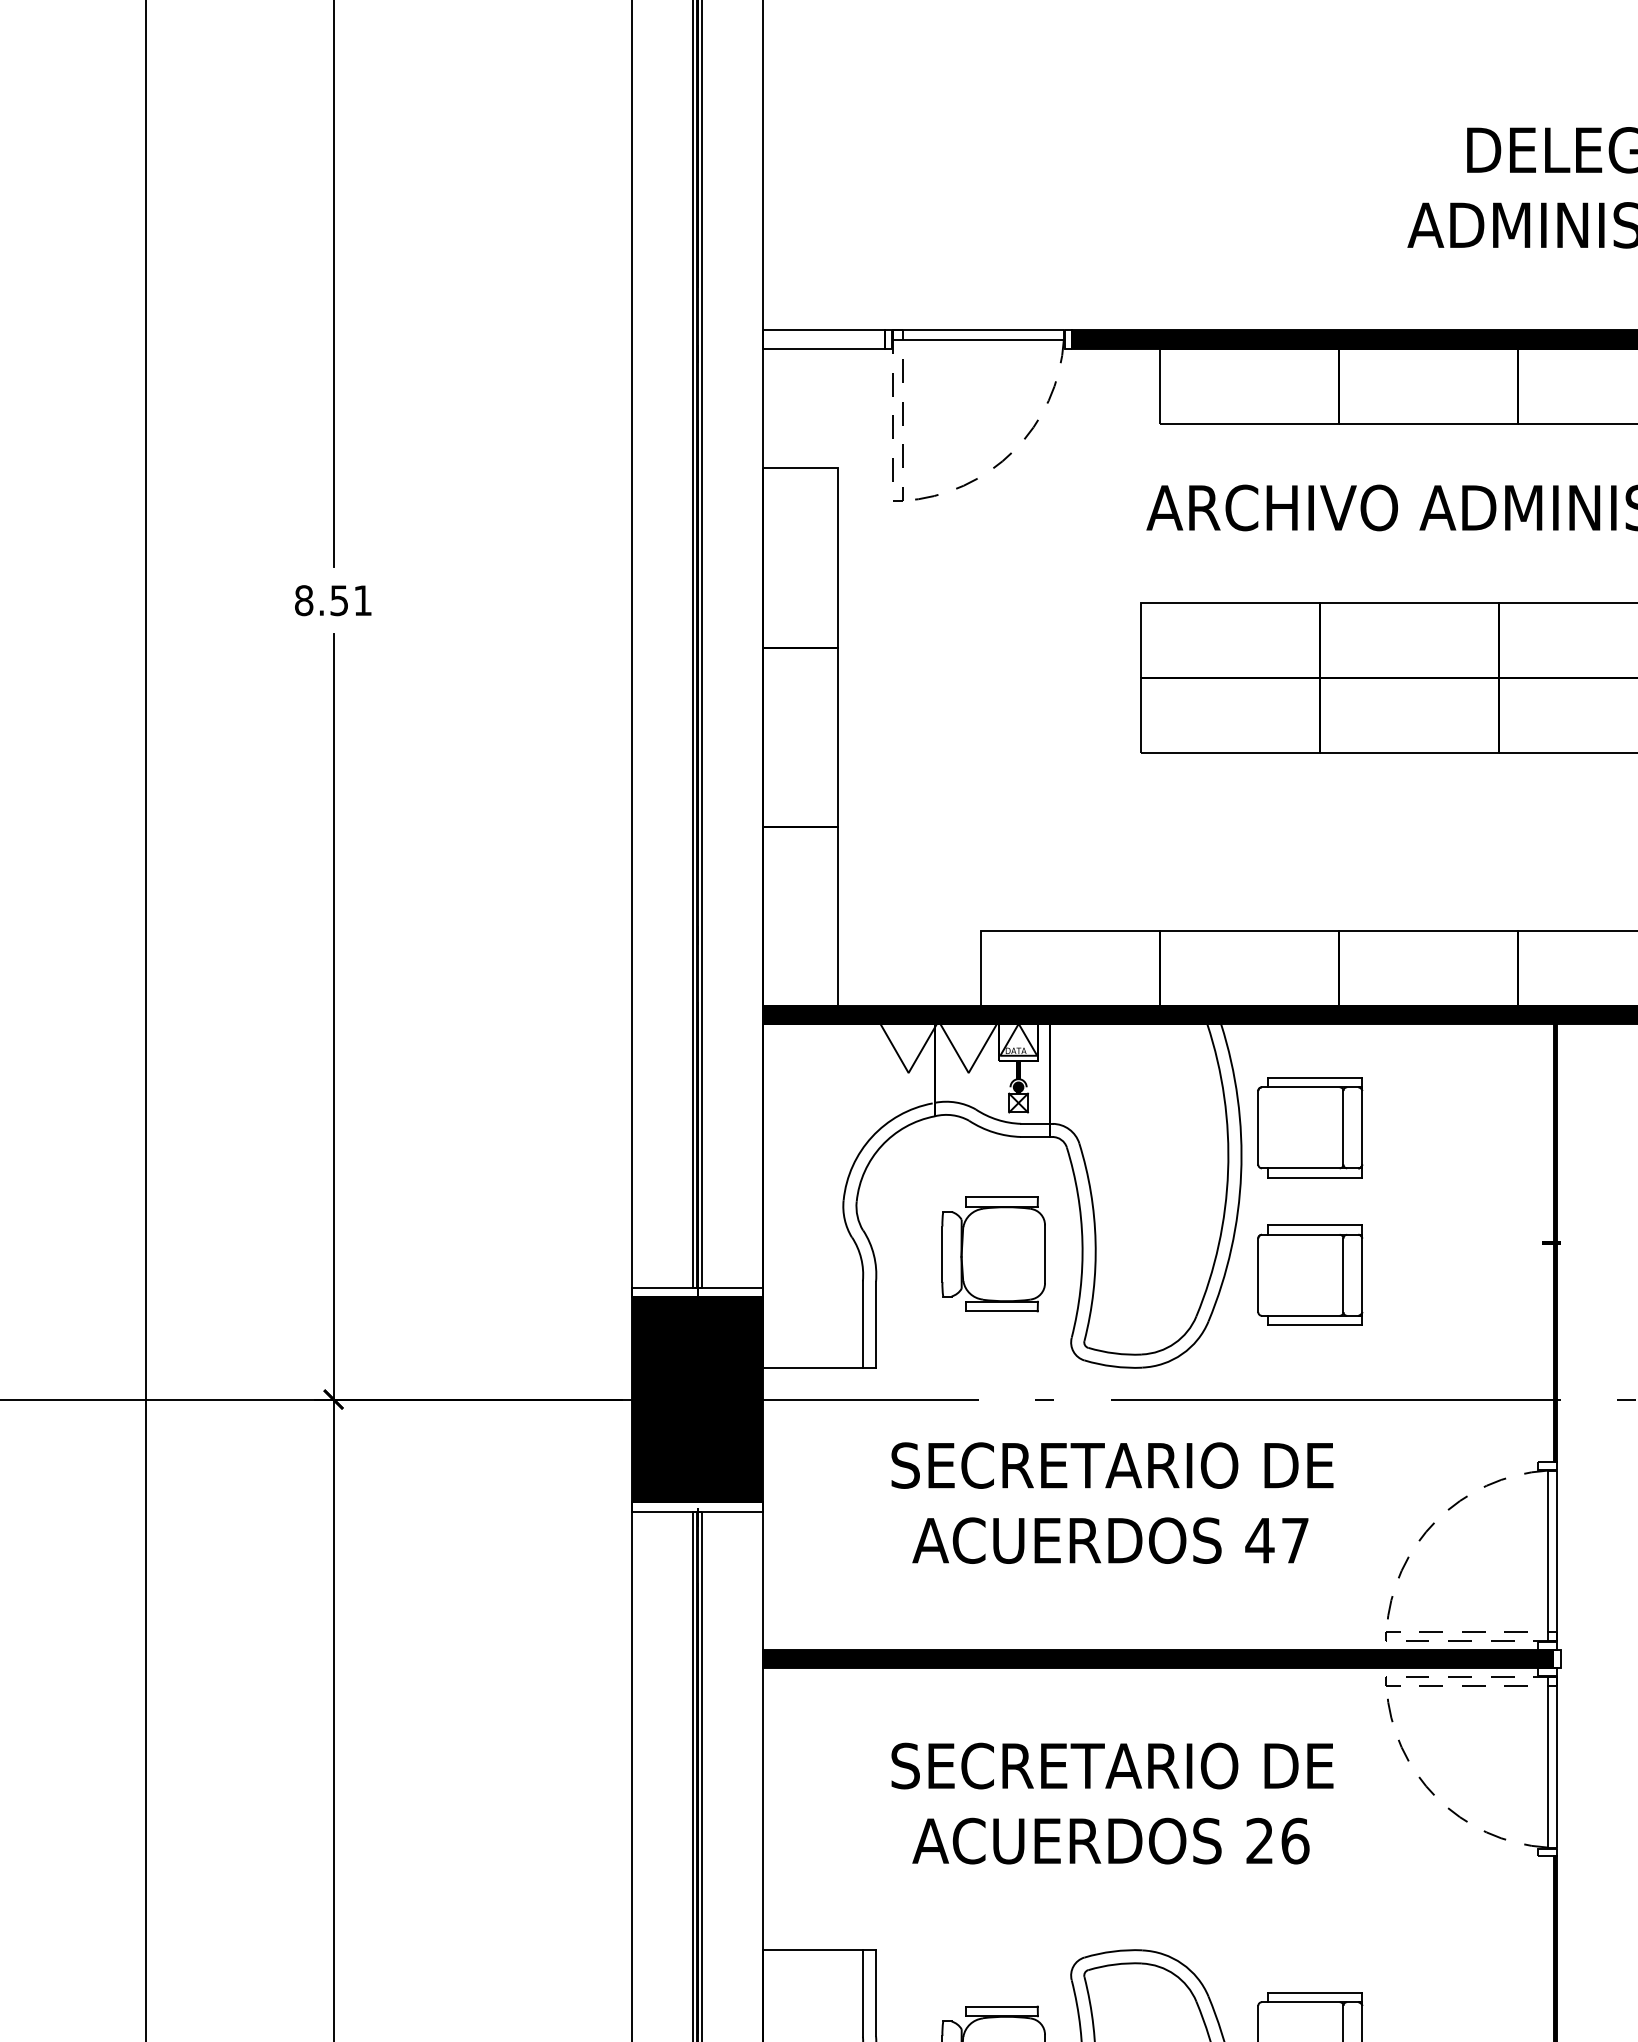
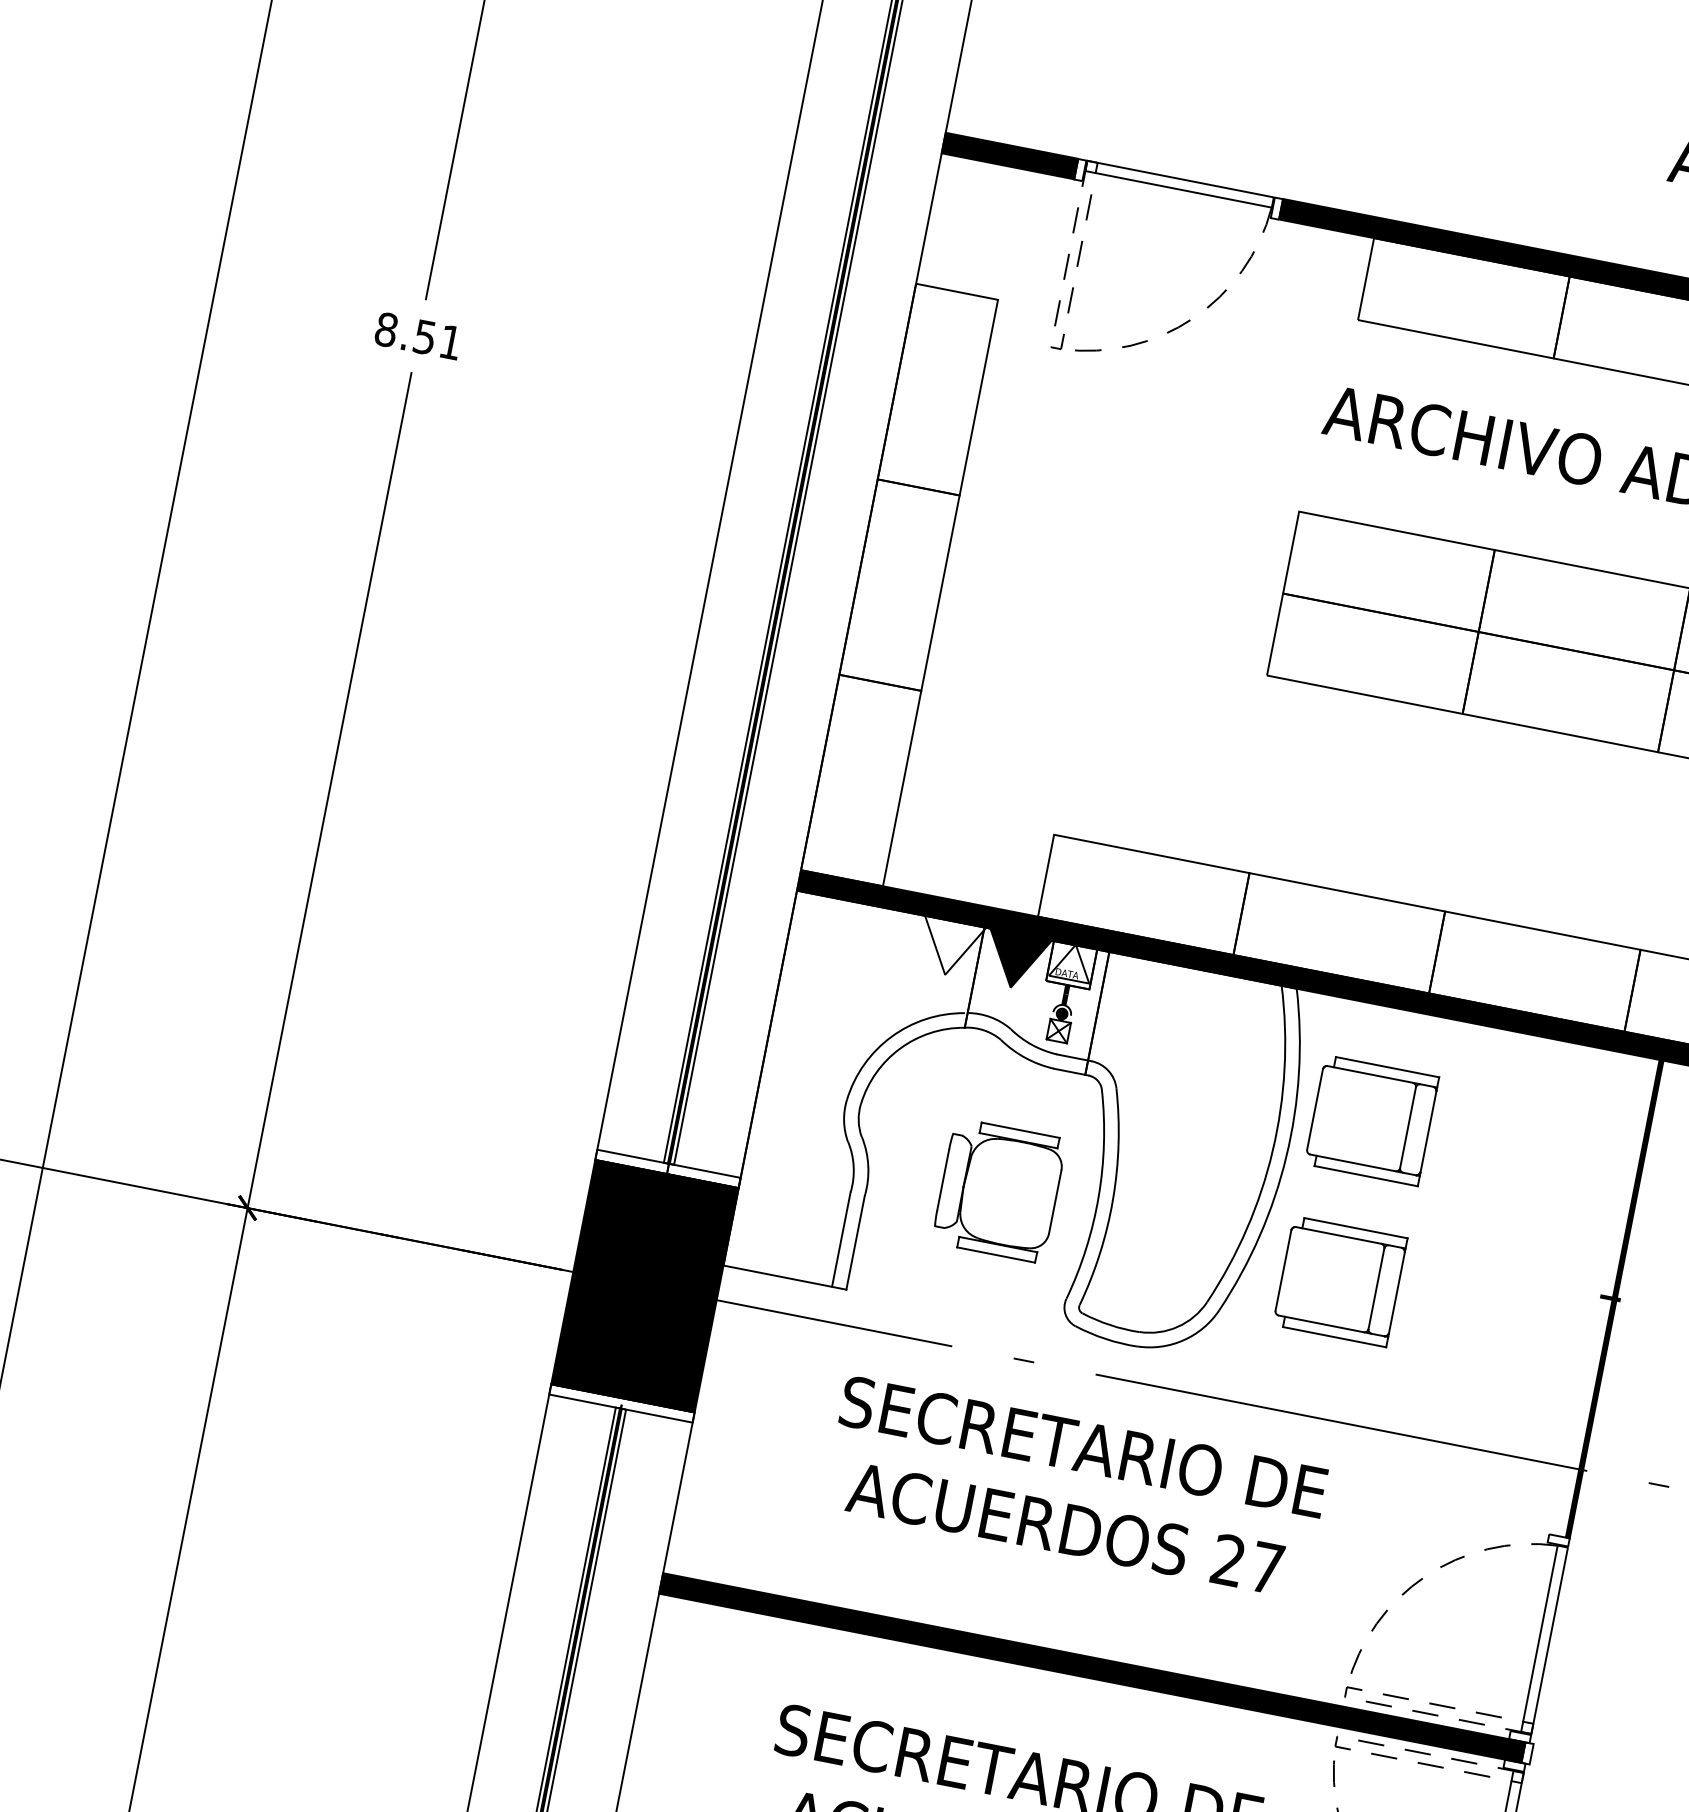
fill: (823, 339) -> (1009, 155), added
fill: (968, 1047) -> (1015, 959), added
text: (1259, 1540) -> (1228, 1560), 47 -> 27

